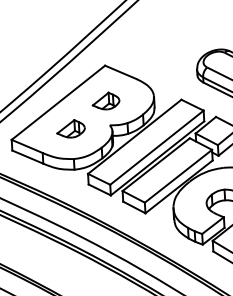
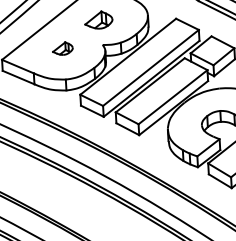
part: (70, 128) -> (62, 48), size x0.7

